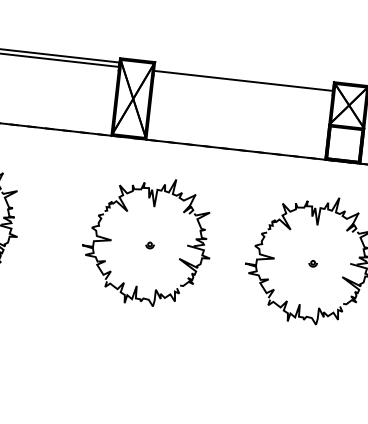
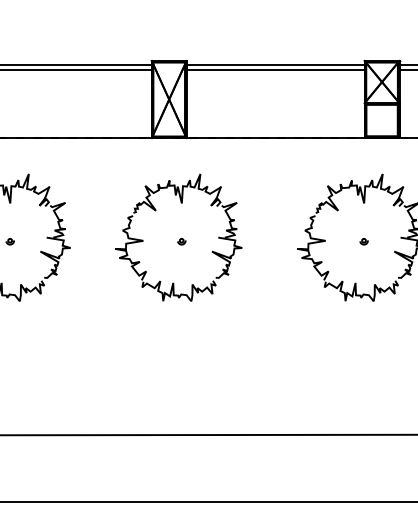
line: (243, 76) -> (275, 65), added
part: (147, 240) -> (178, 237), moved

